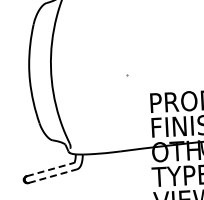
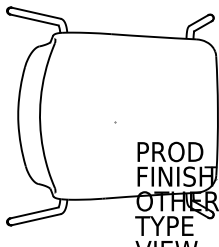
line: (50, 169) -> (34, 212), dashed -> solid
line: (53, 175) -> (36, 219), dashed -> solid

